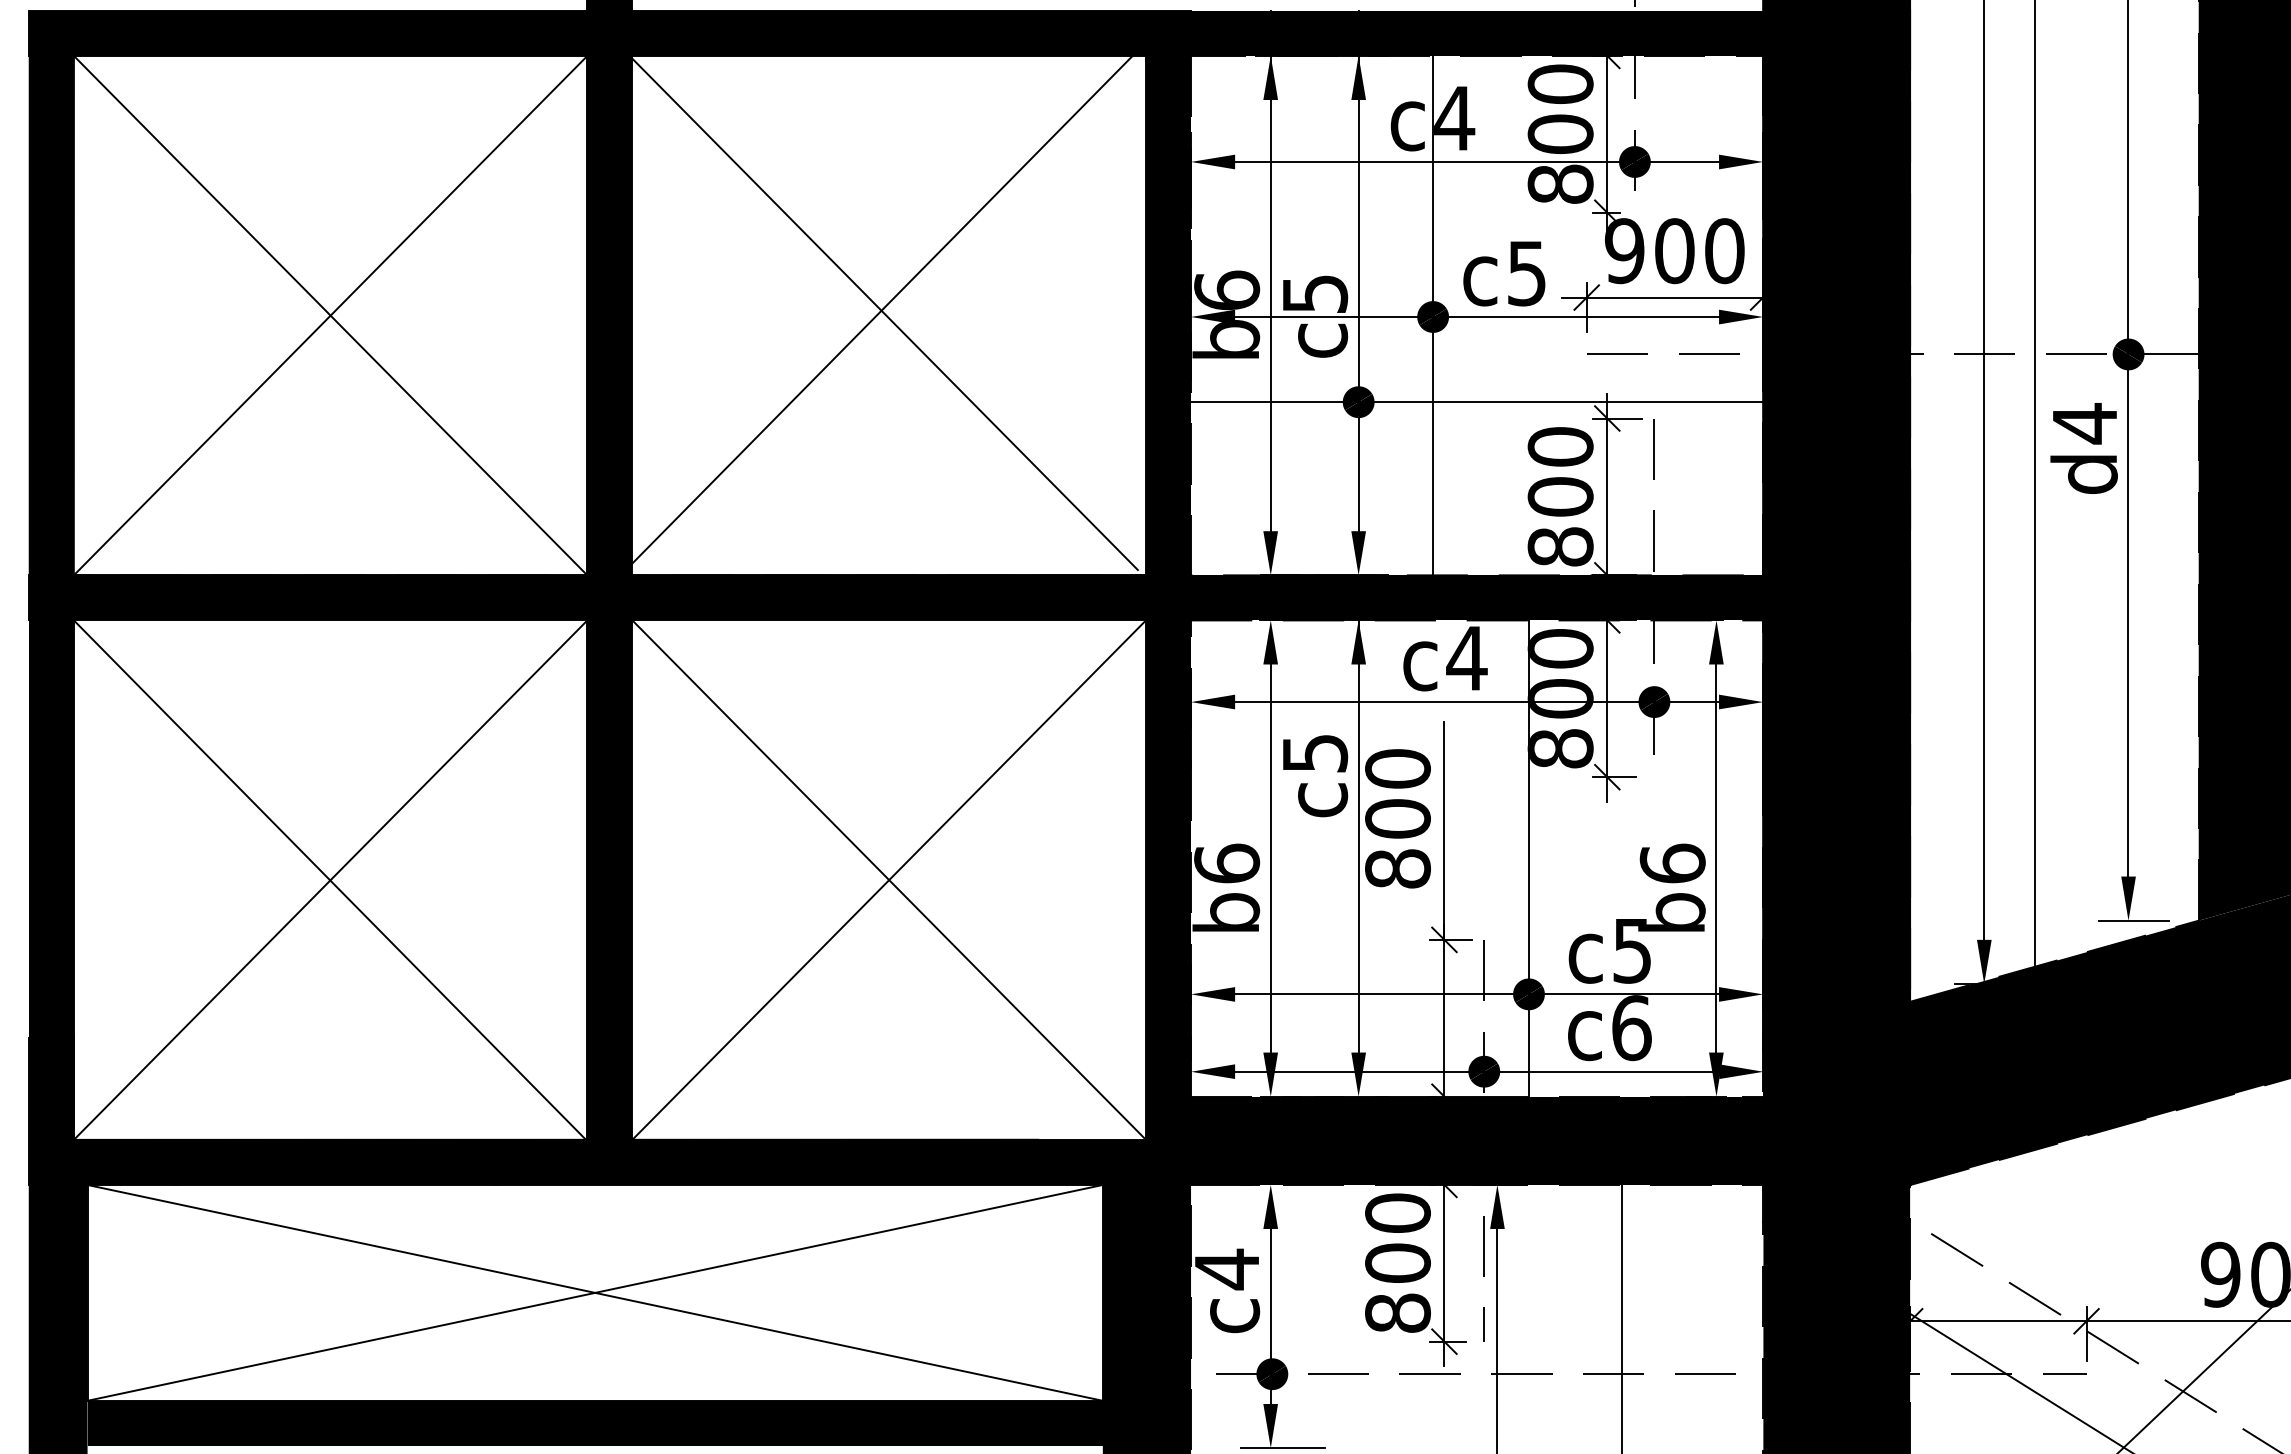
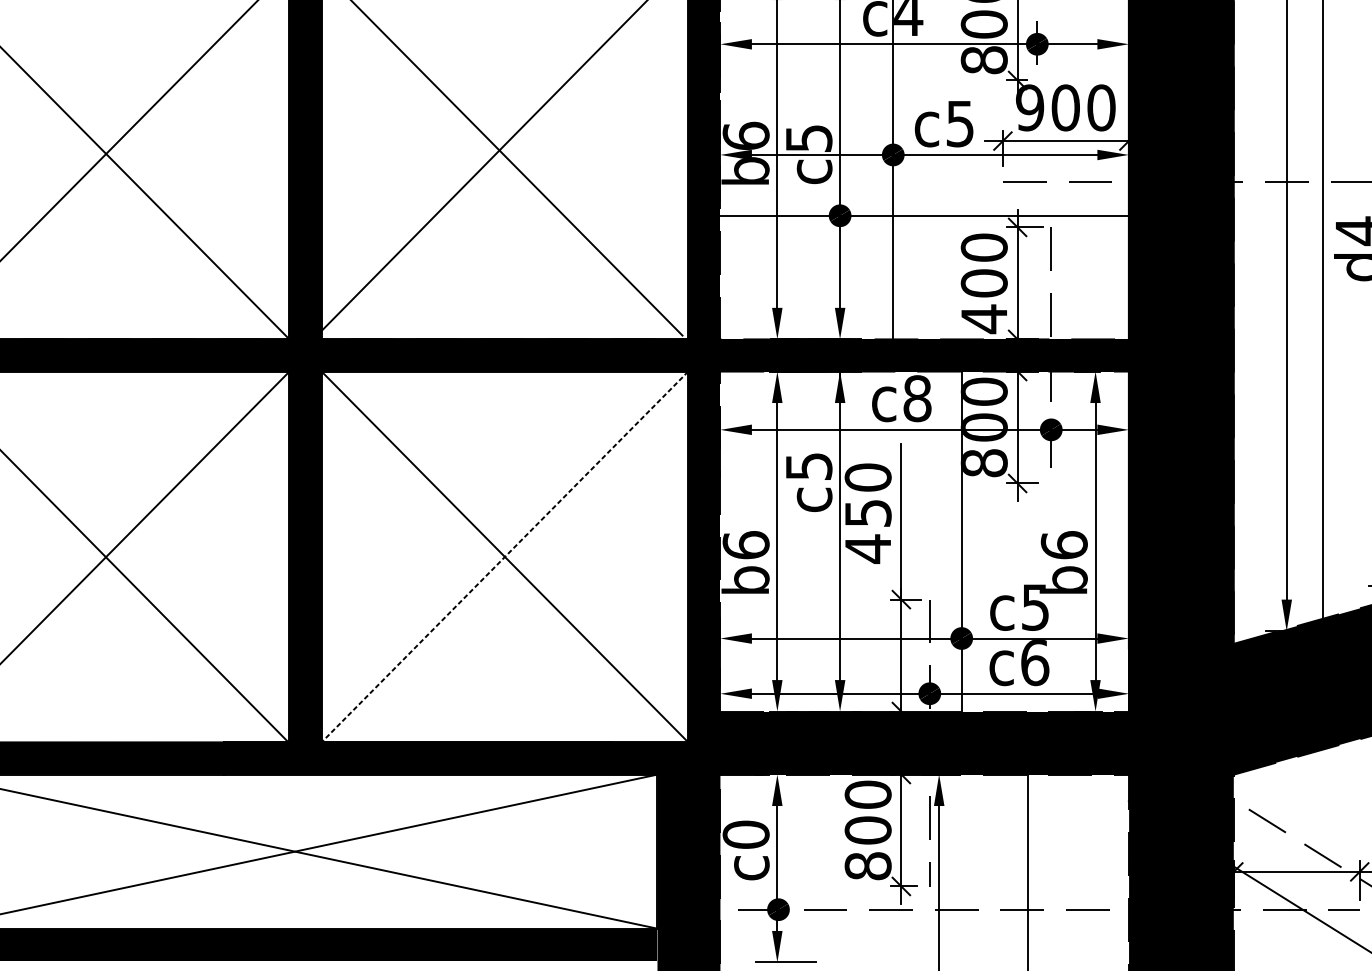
text: (1560, 546) -> (984, 318), 800 -> 400
text: (1466, 658) -> (917, 398), c4 -> c8
text: (1397, 844) -> (867, 531), 800 -> 450
line: (888, 880) -> (504, 557), solid -> dashed
text: (1227, 1269) -> (746, 834), c4 -> c0

